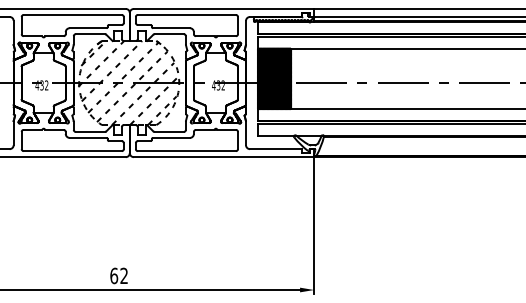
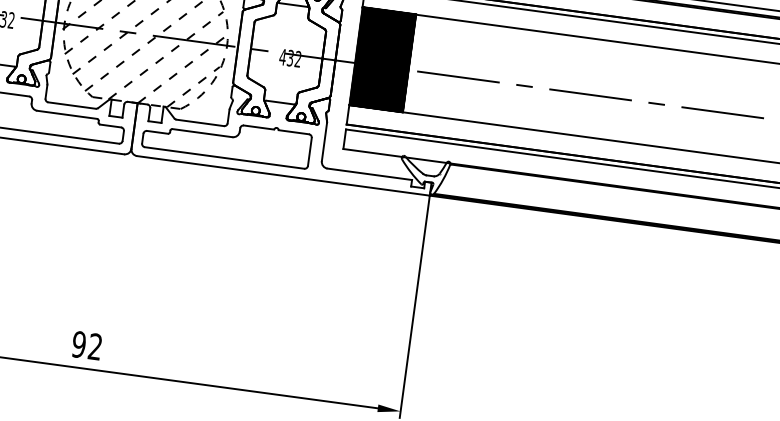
text: (114, 275) -> (79, 343), 62 -> 92

